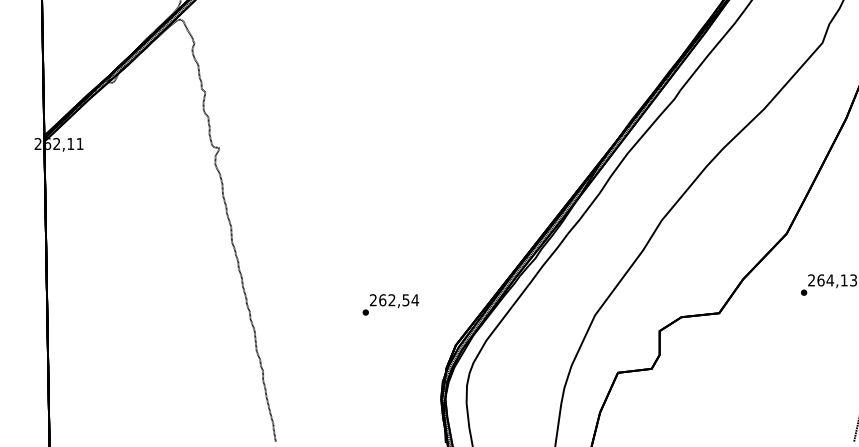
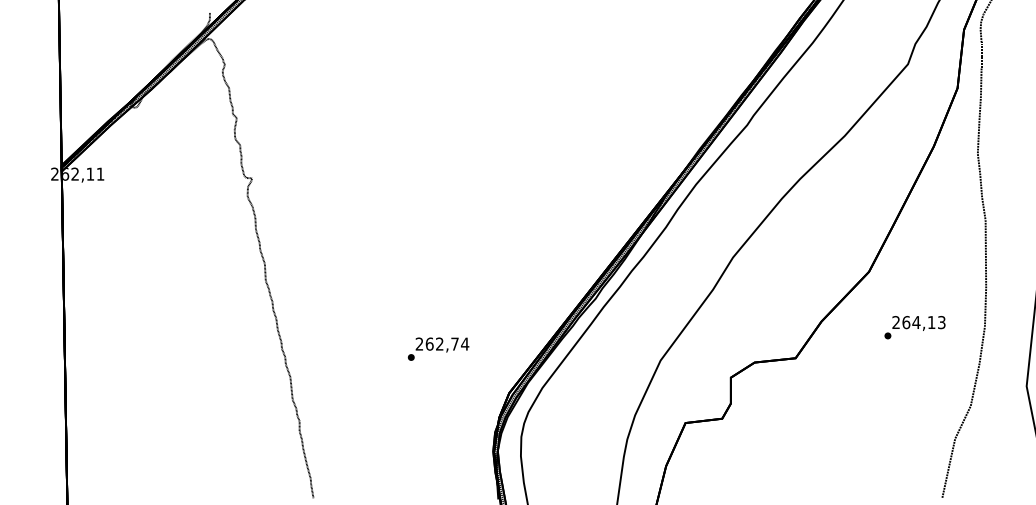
text: (405, 299) -> (454, 343), 262,54 -> 262,74

